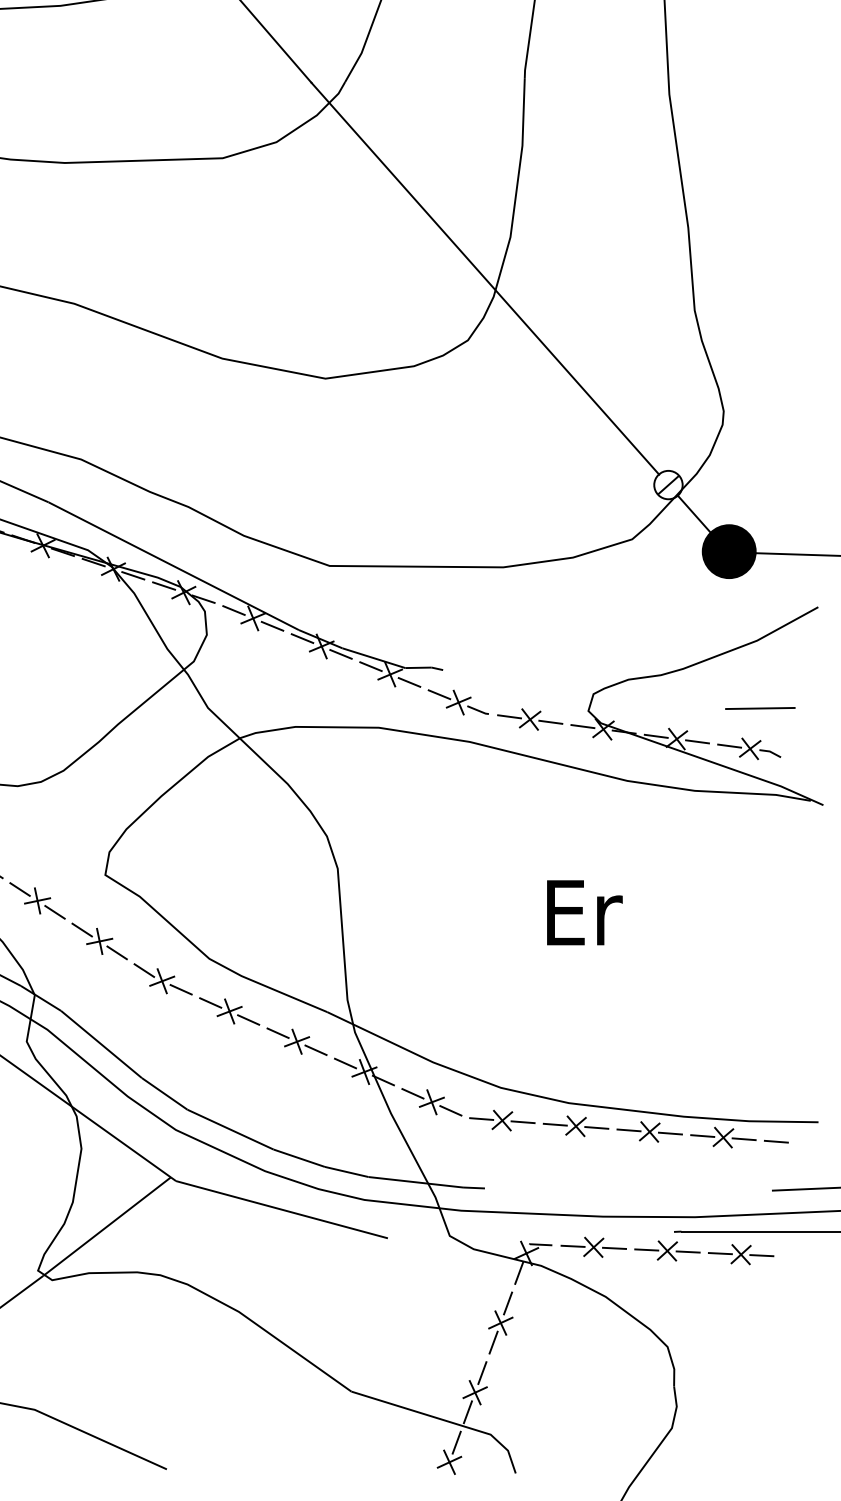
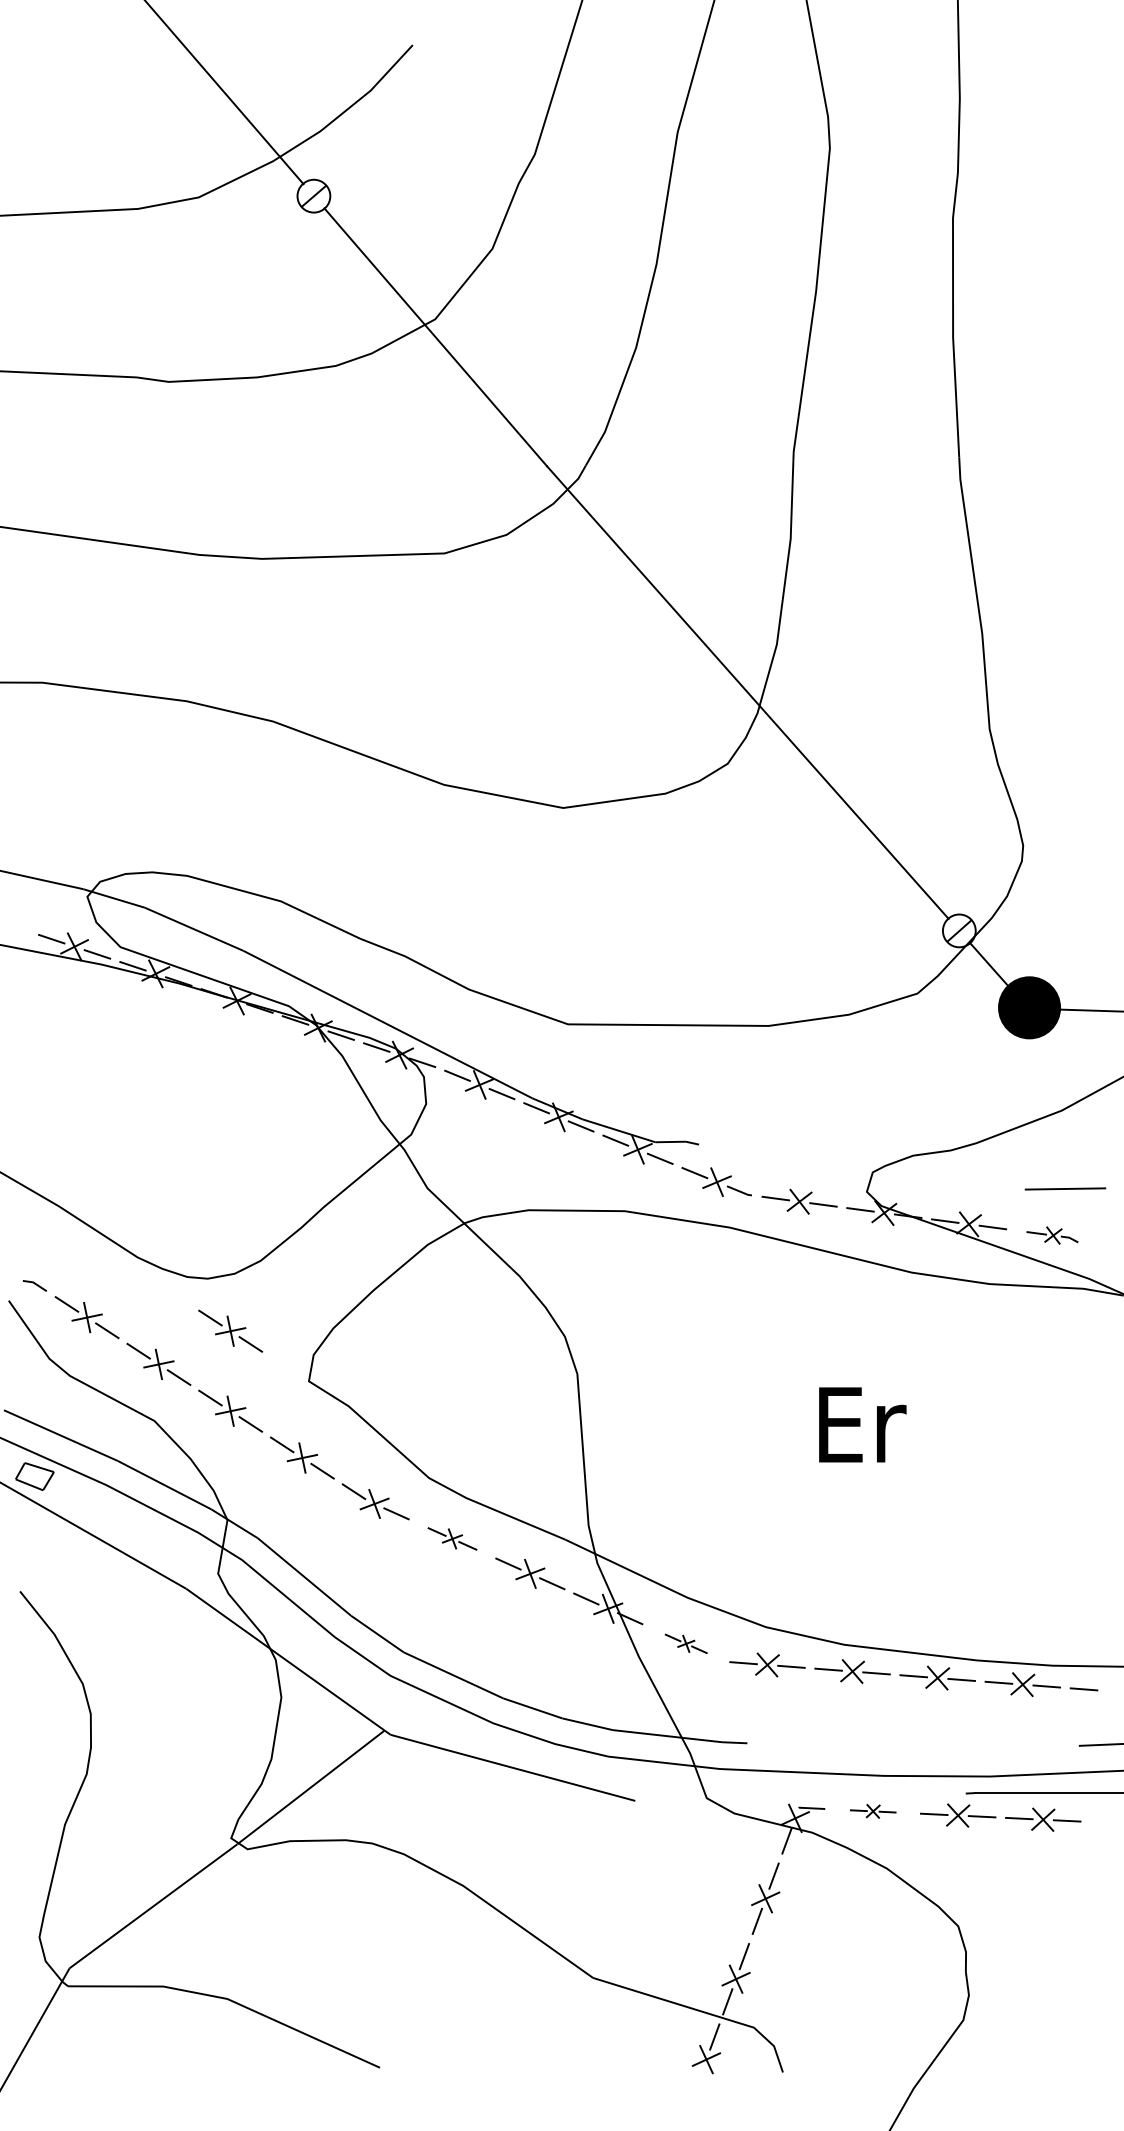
part: (749, 748) -> (1052, 1235), size x0.7
part: (37, 831) -> (230, 1330), added
part: (229, 1011) -> (452, 1538), size x0.7
part: (432, 1102) -> (686, 1643), size x0.6
part: (594, 1247) -> (873, 1811), size x0.6

